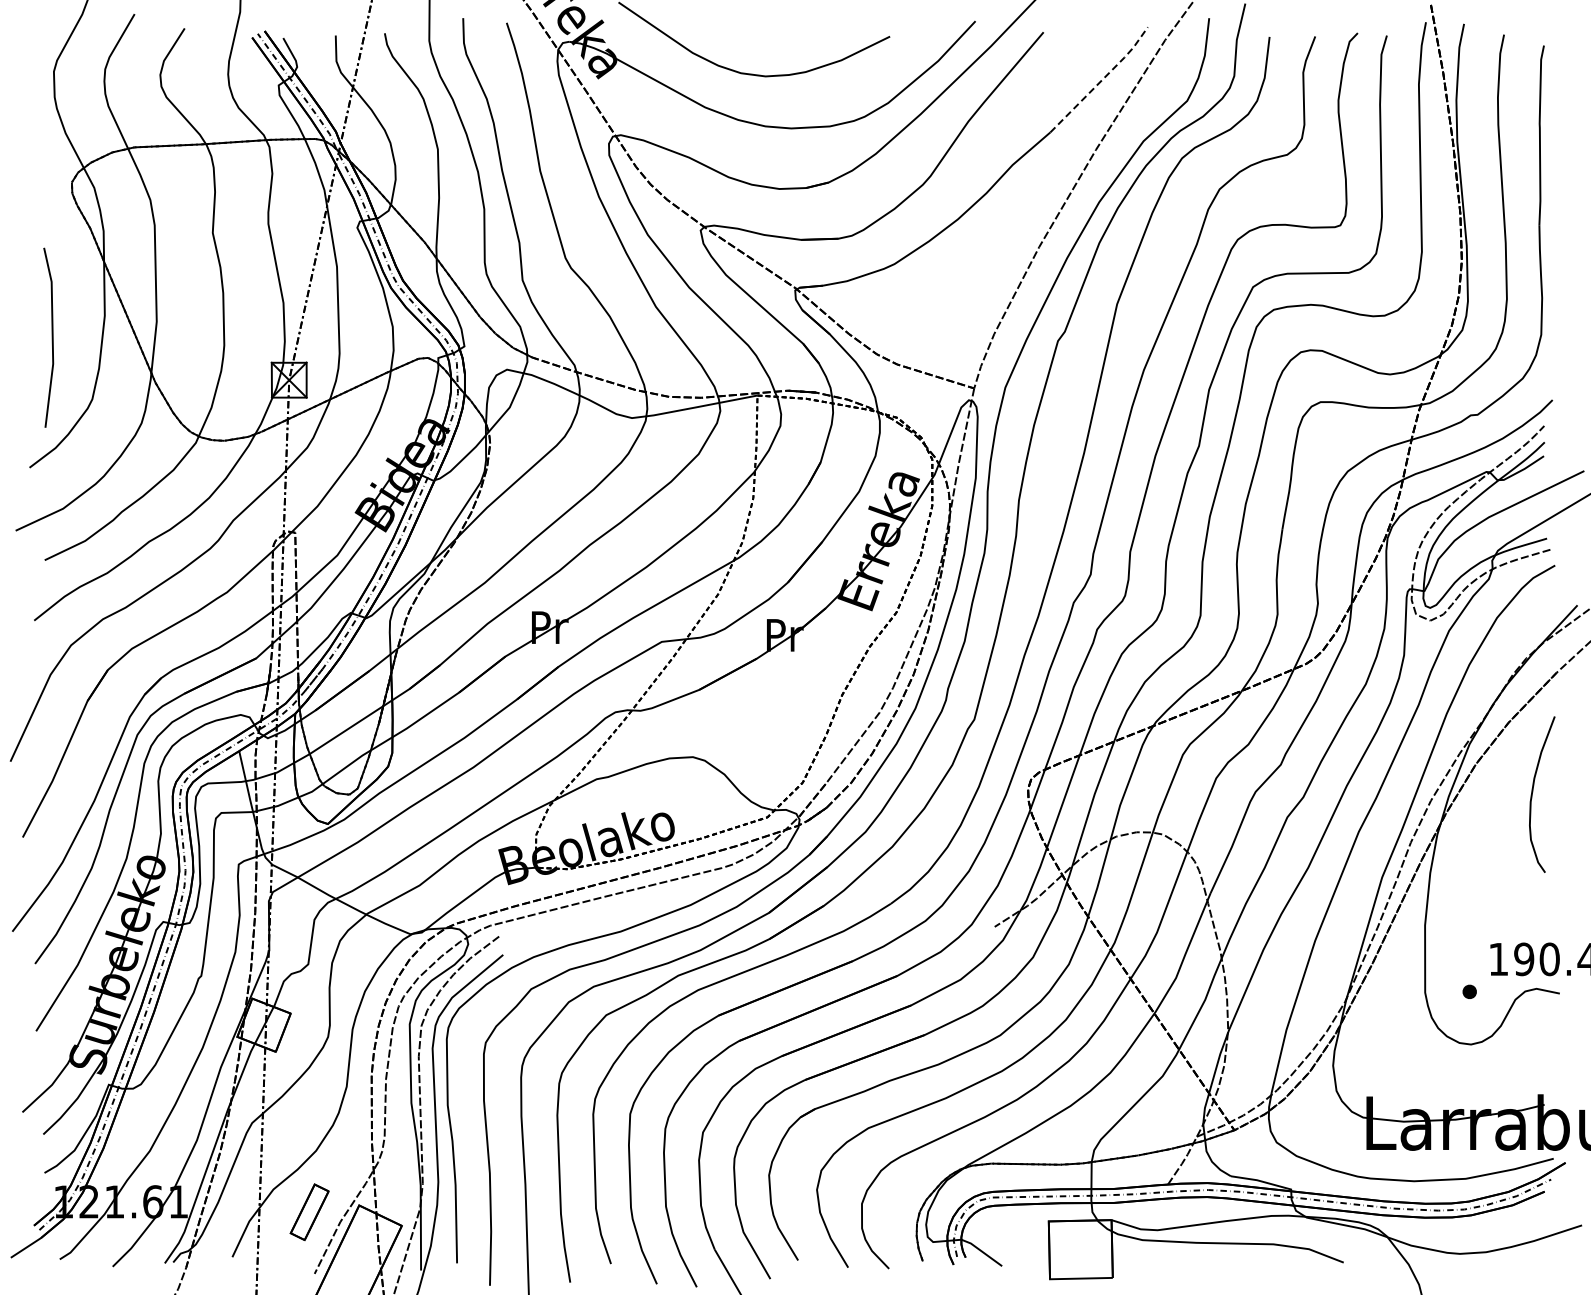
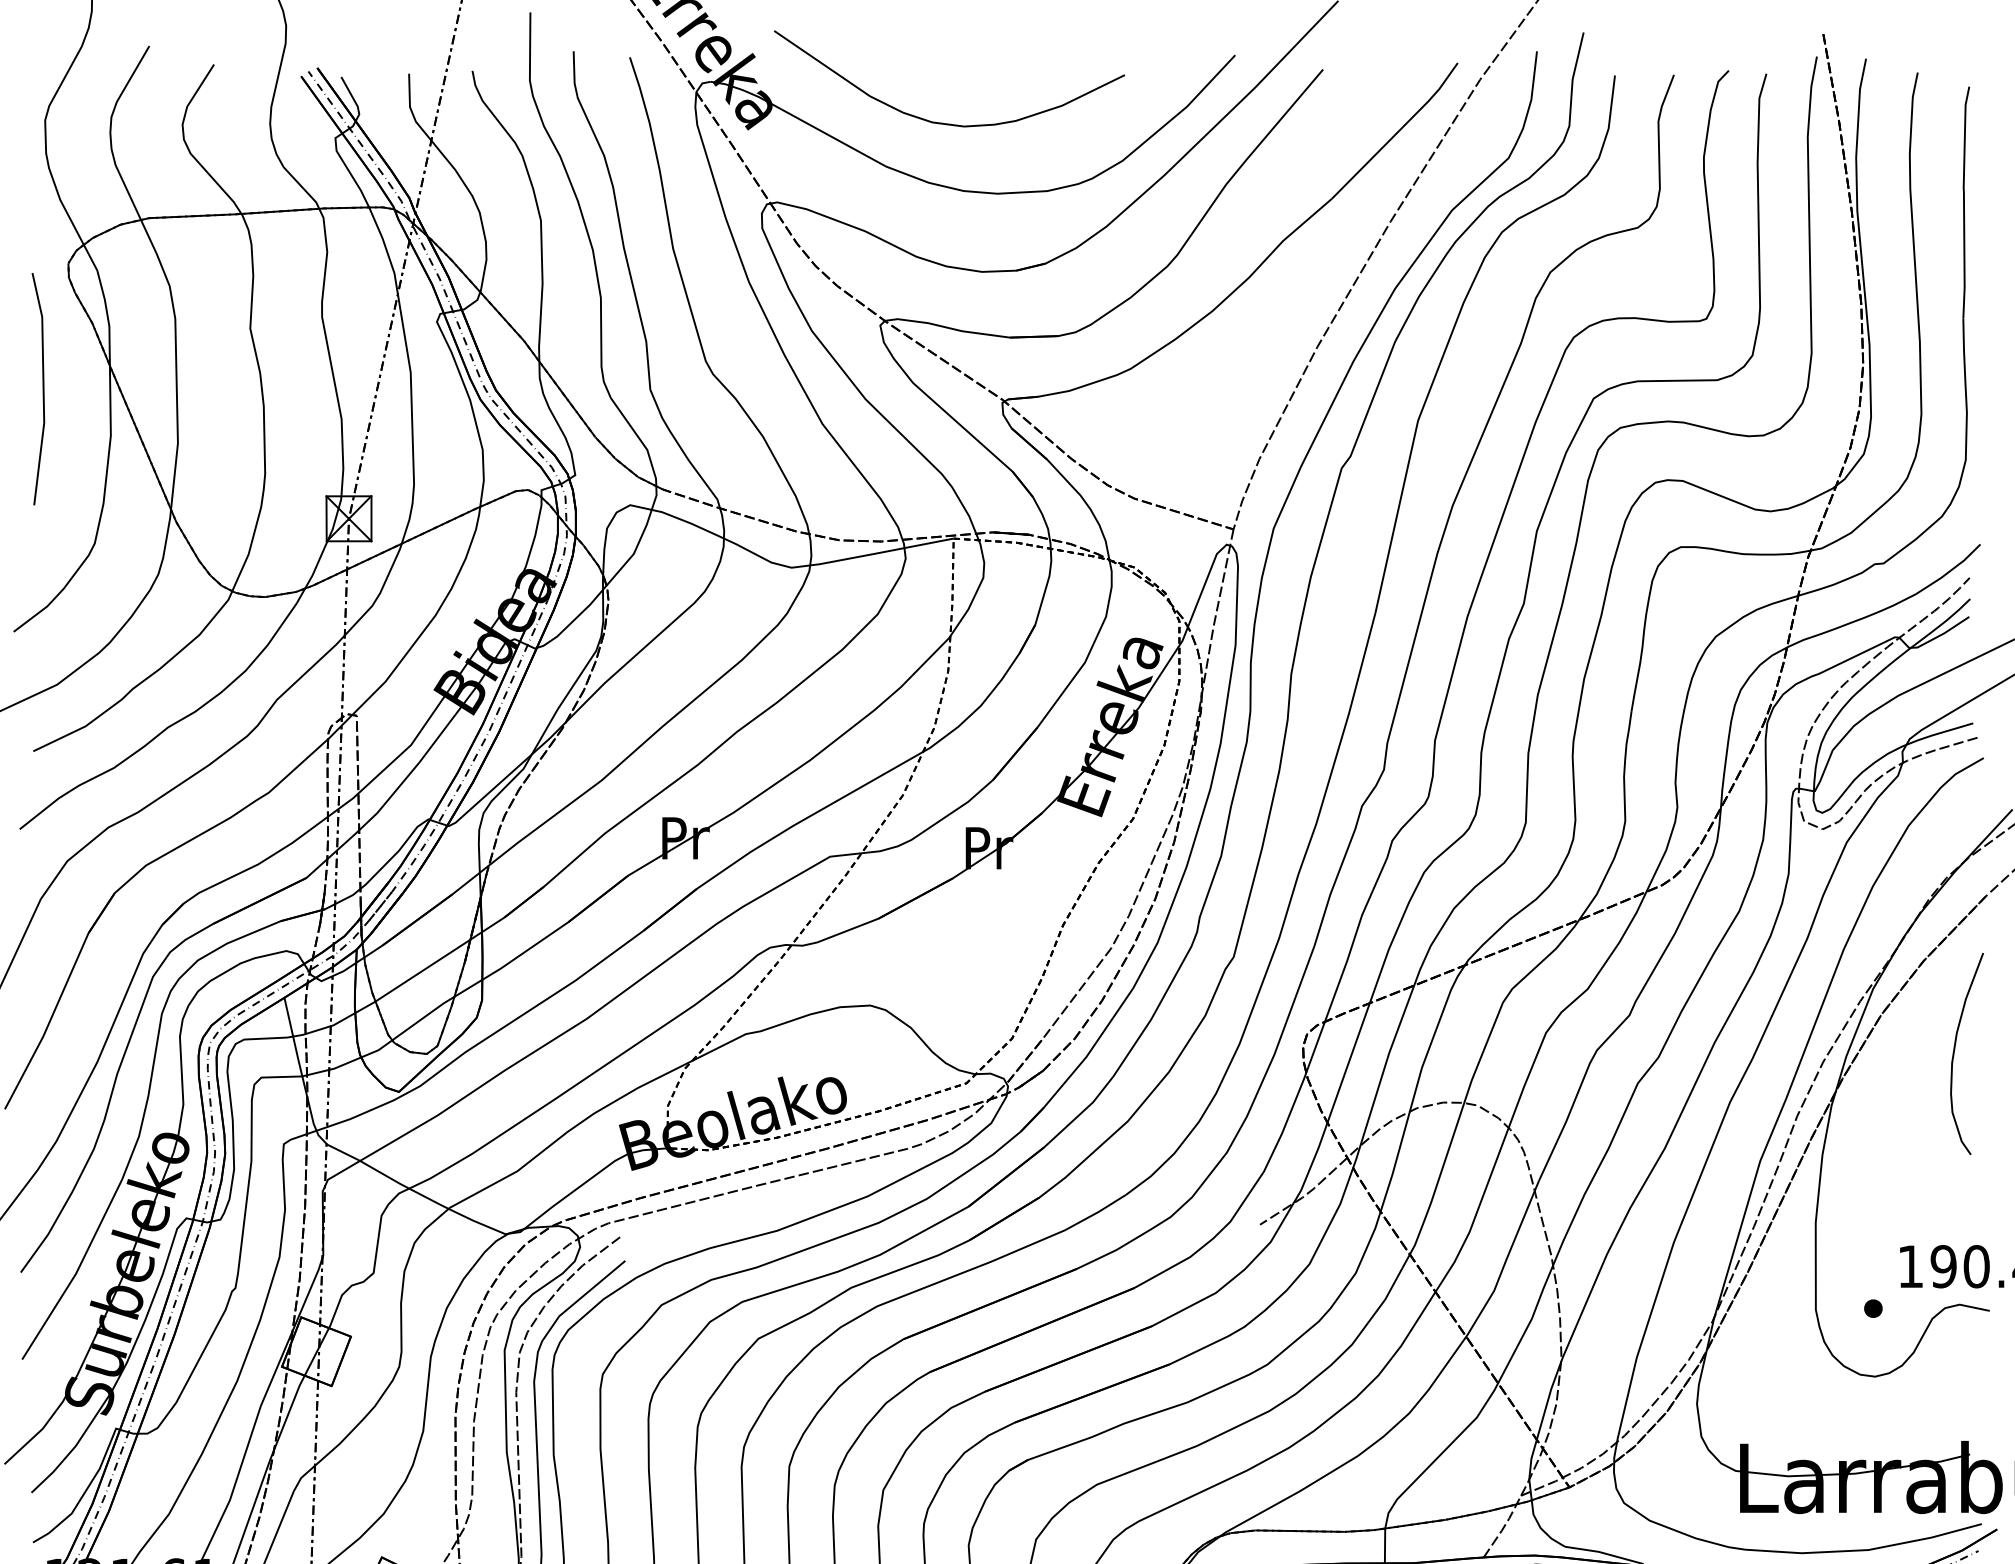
line: (1102, 80) -> (1399, 131), dashed -> solid
line: (51, 337) -> (42, 388), moved

